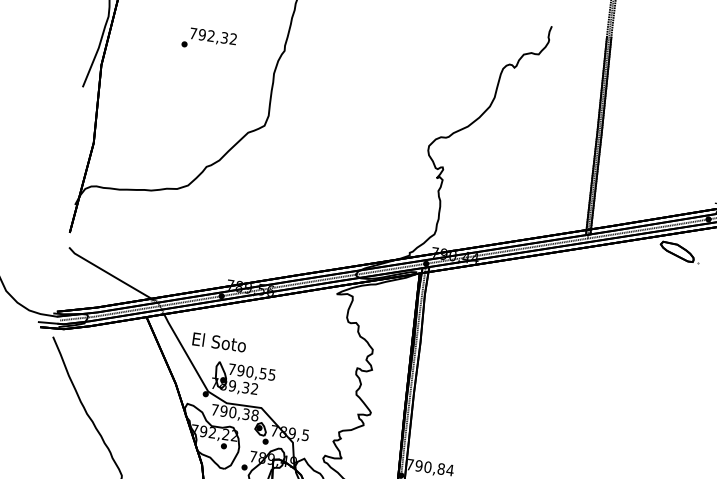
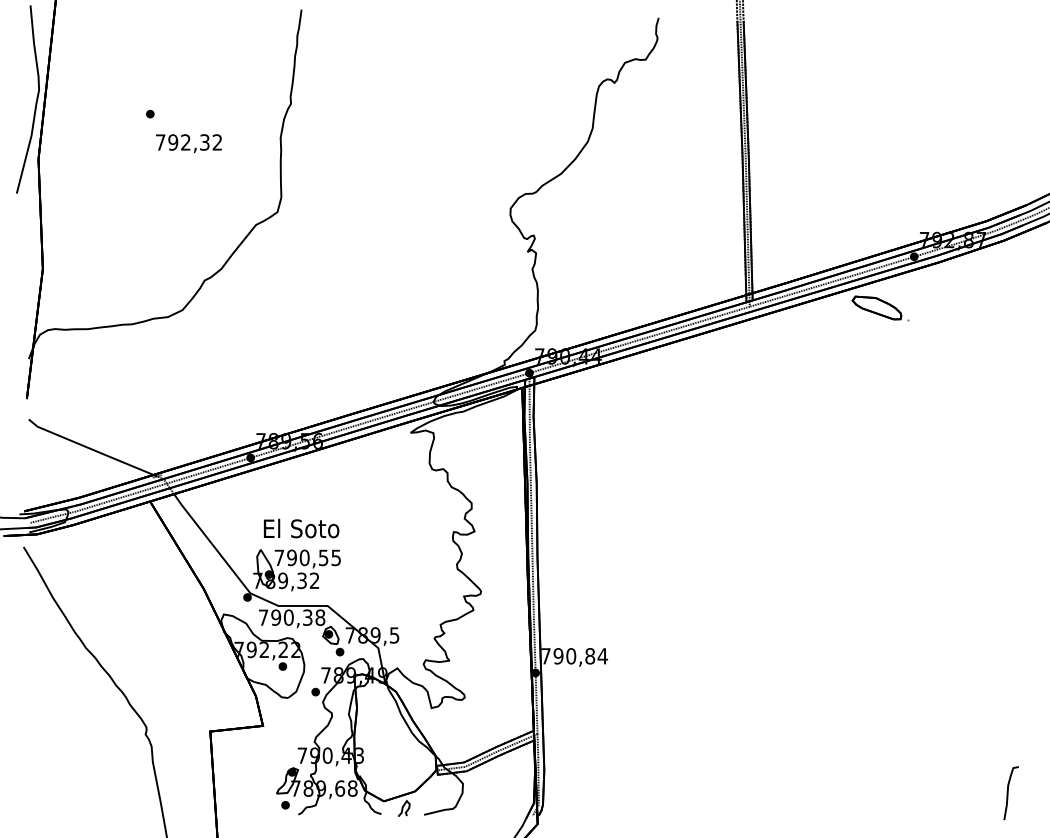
text: (212, 37) -> (188, 143), moved
text: (219, 342) -> (301, 528), moved

